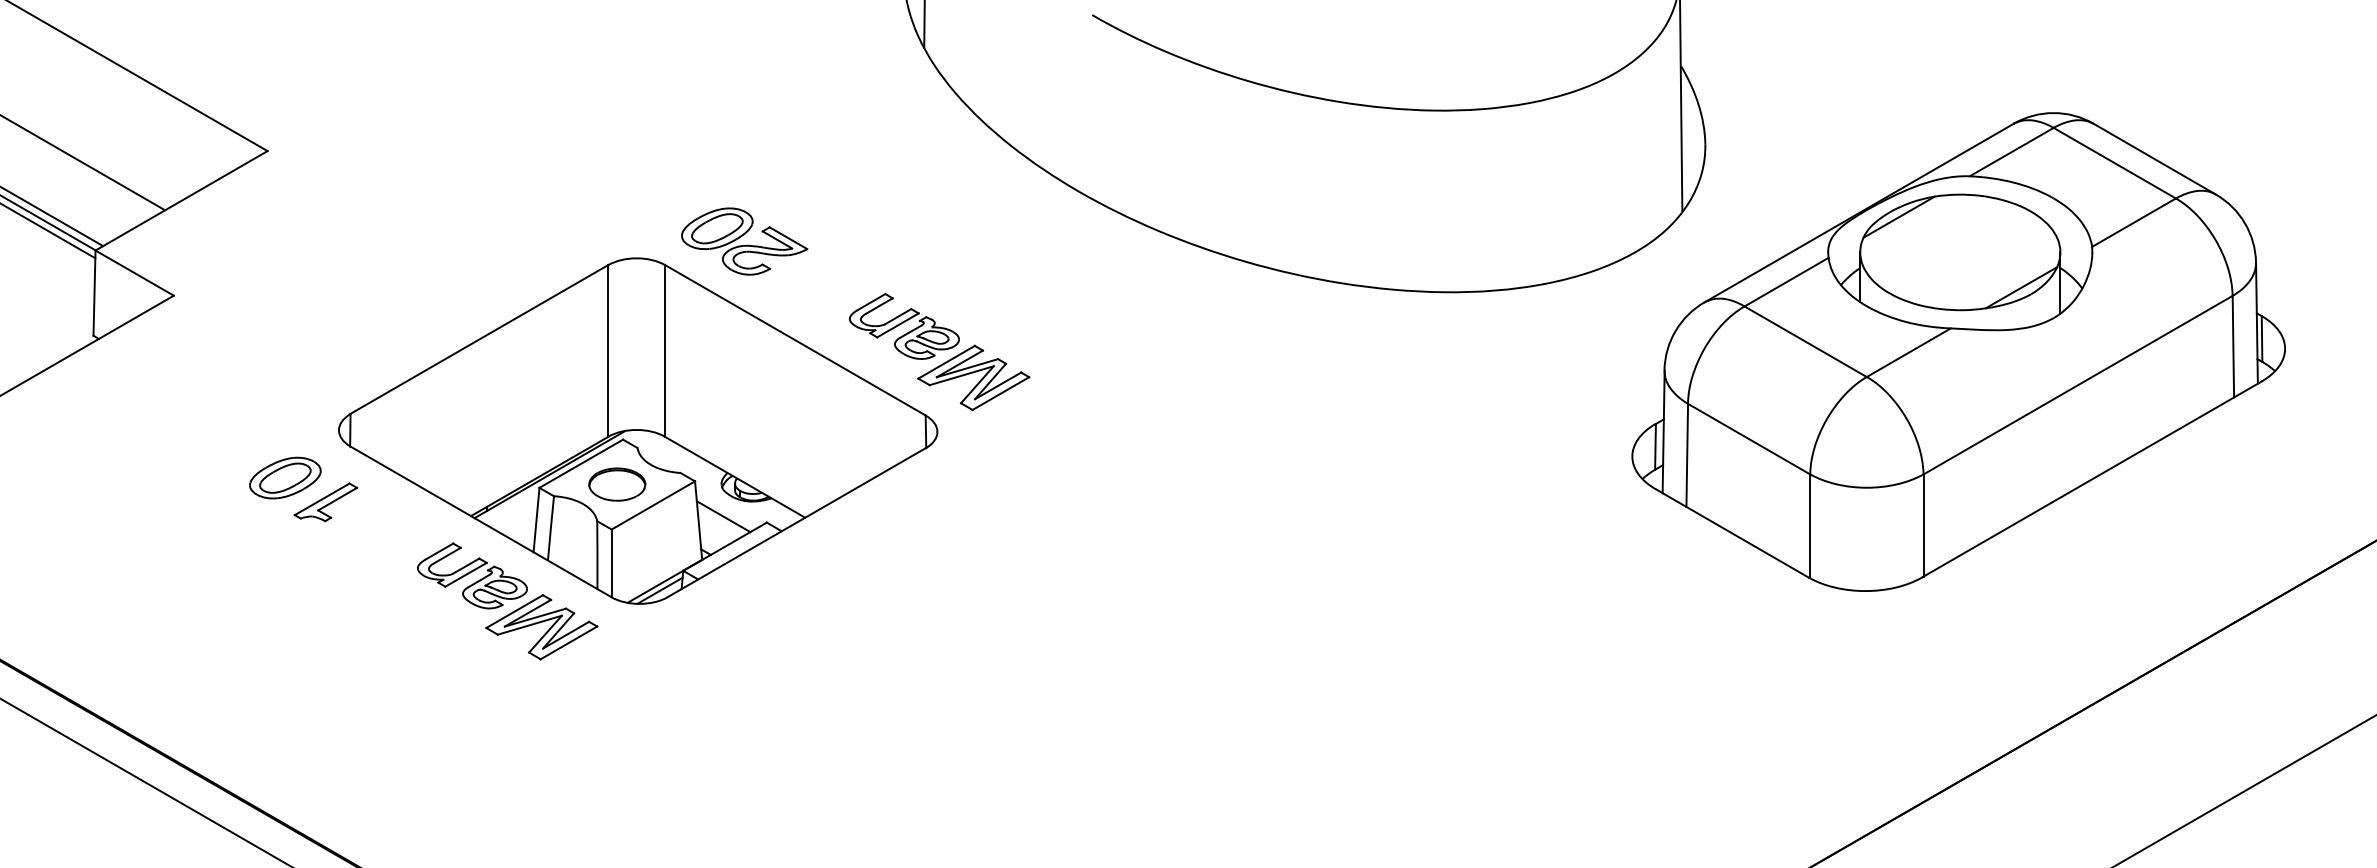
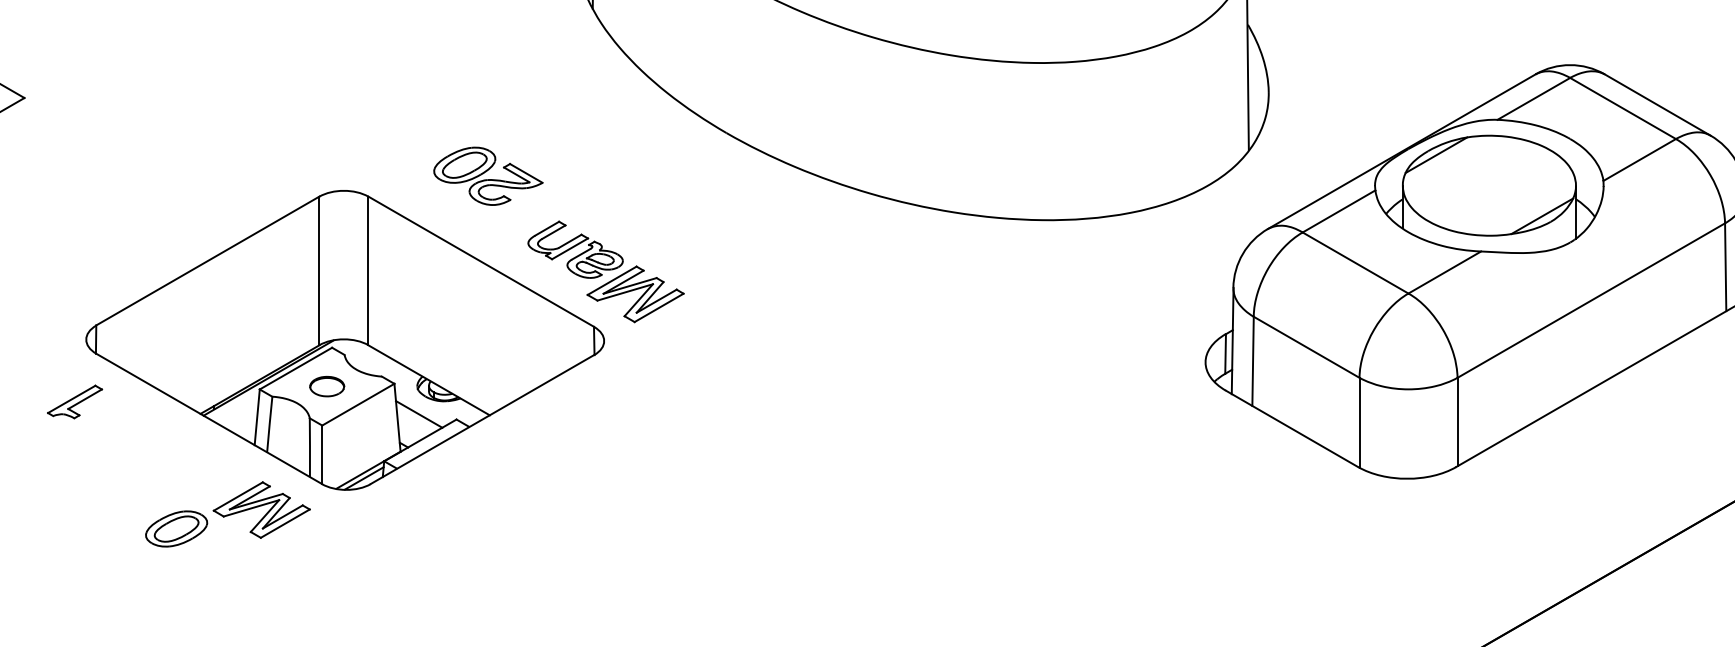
part: (744, 241) -> (488, 176), moved
part: (285, 477) -> (176, 528), moved
part: (617, 484) -> (327, 386), size x0.7
part: (472, 575) -> (201, 465), removed

